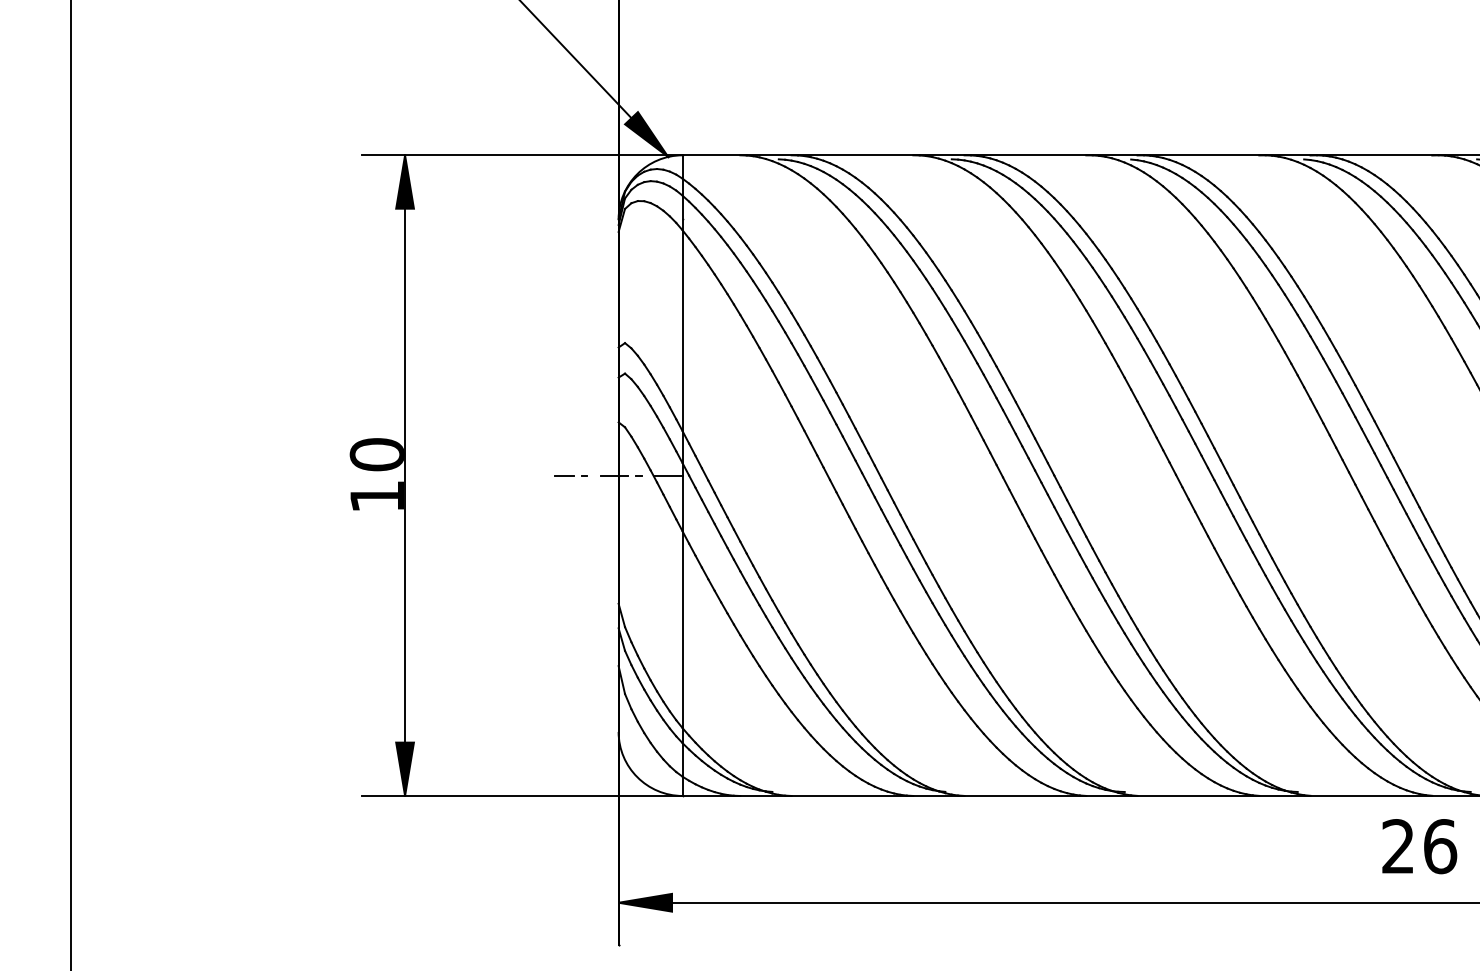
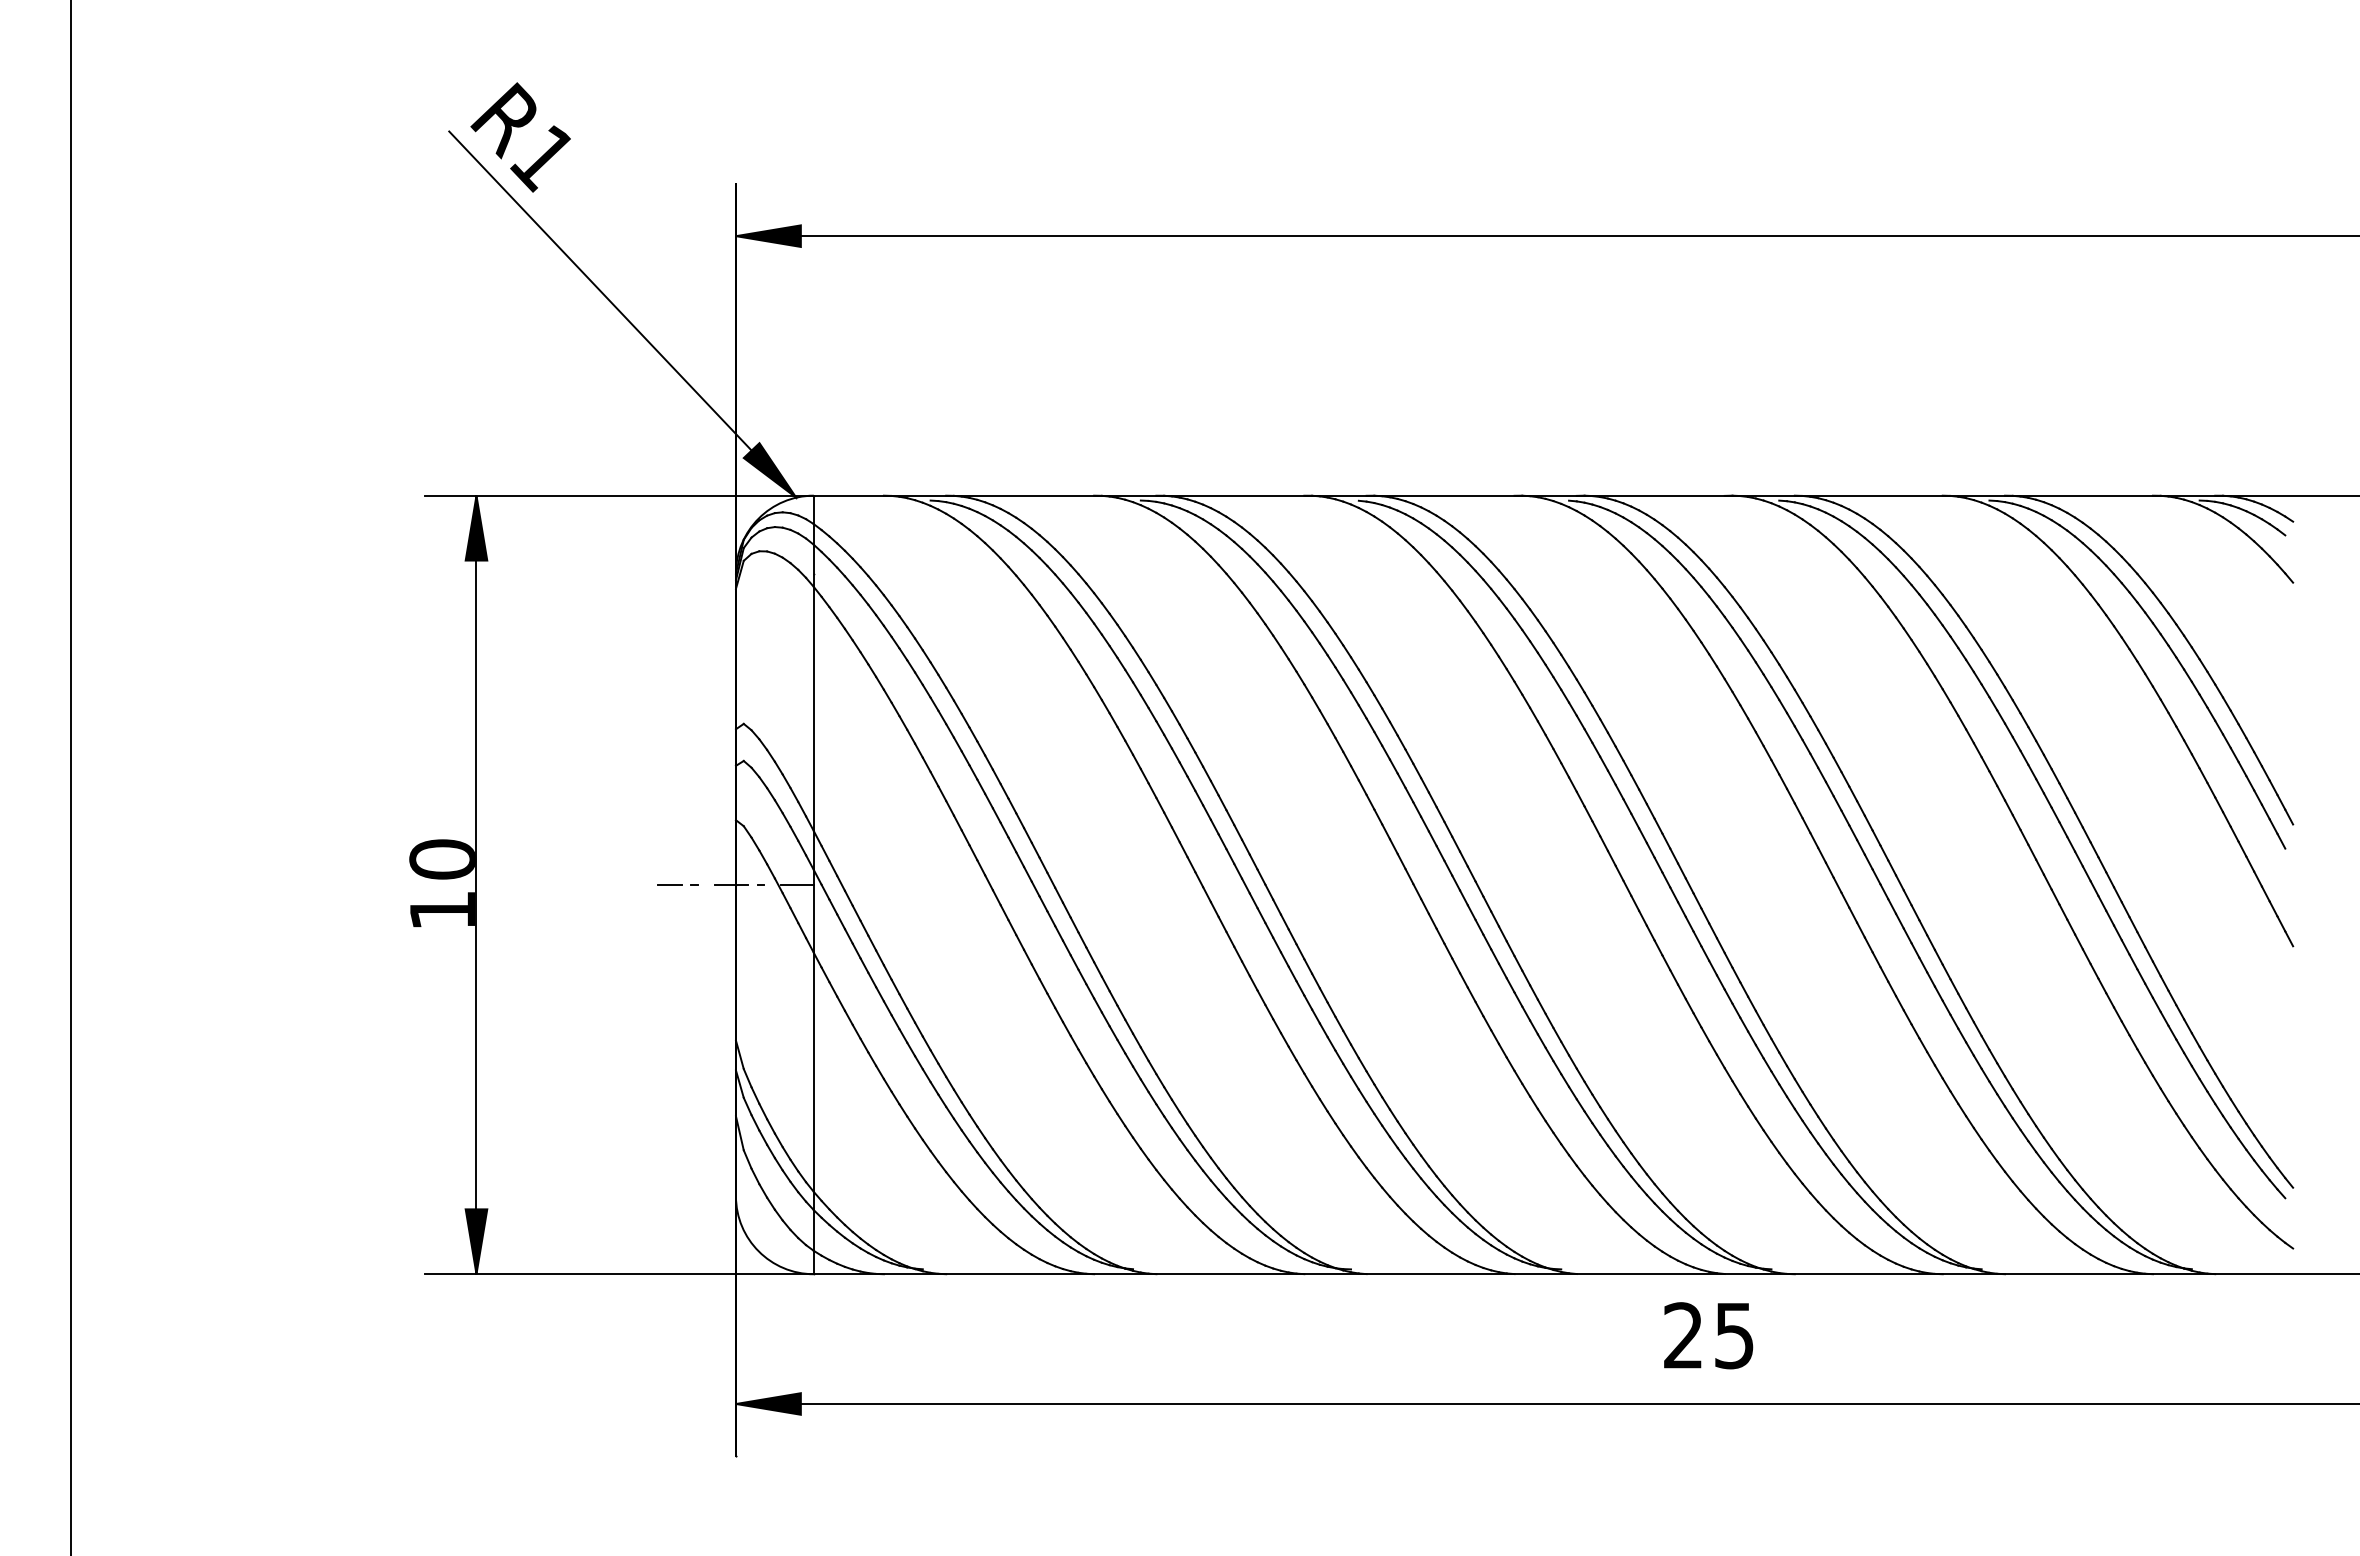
text: (1440, 846) -> (1734, 1335), 26 -> 25

